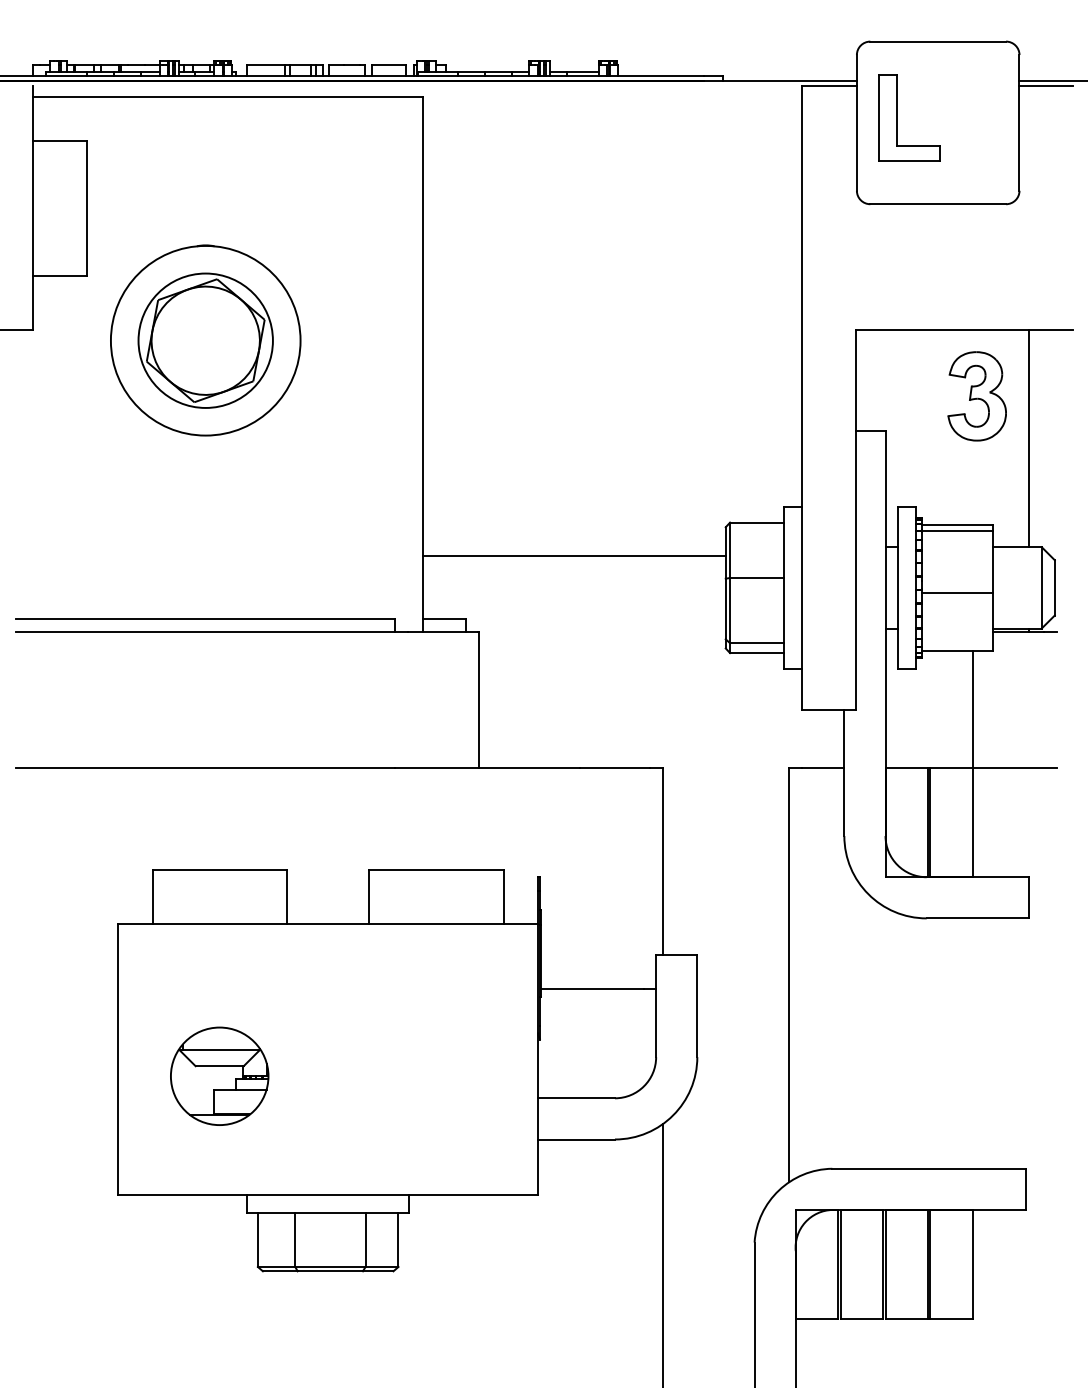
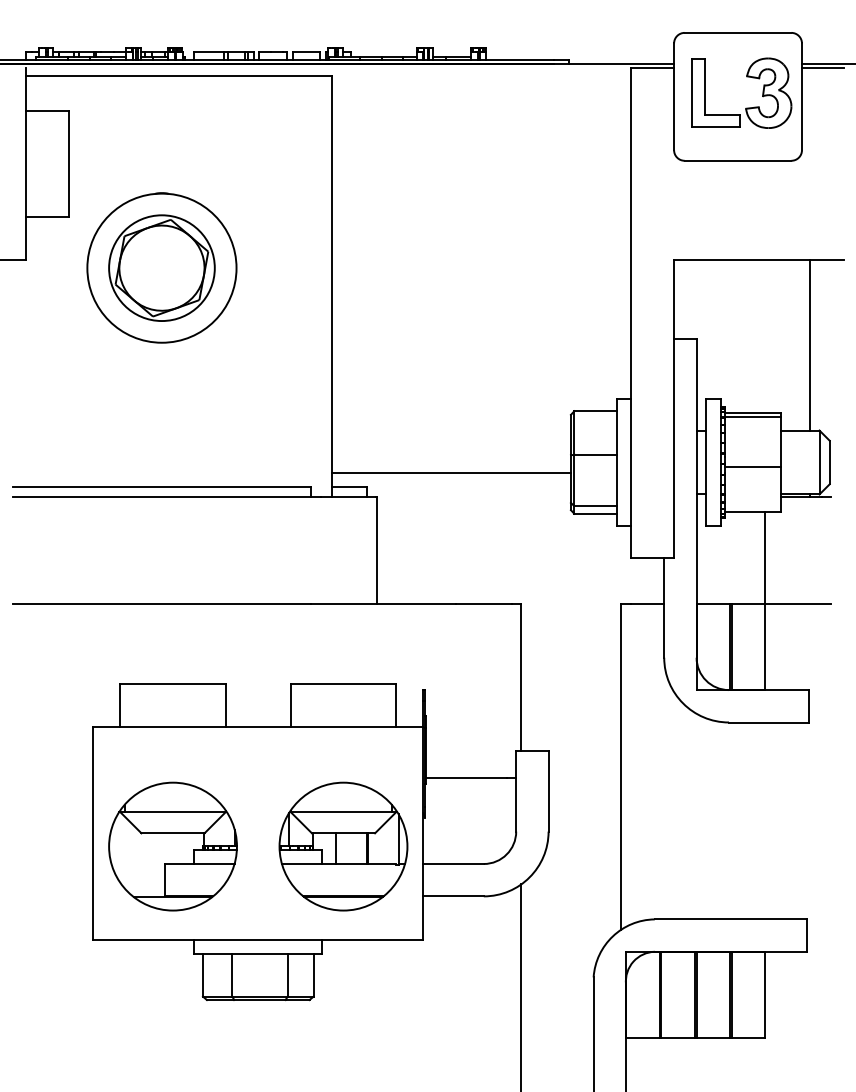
part: (976, 396) -> (768, 93), moved
line: (573, 555) -> (451, 472), moved
part: (219, 1076) -> (172, 846), size x1.67
part: (436, 1076) -> (343, 846), added

